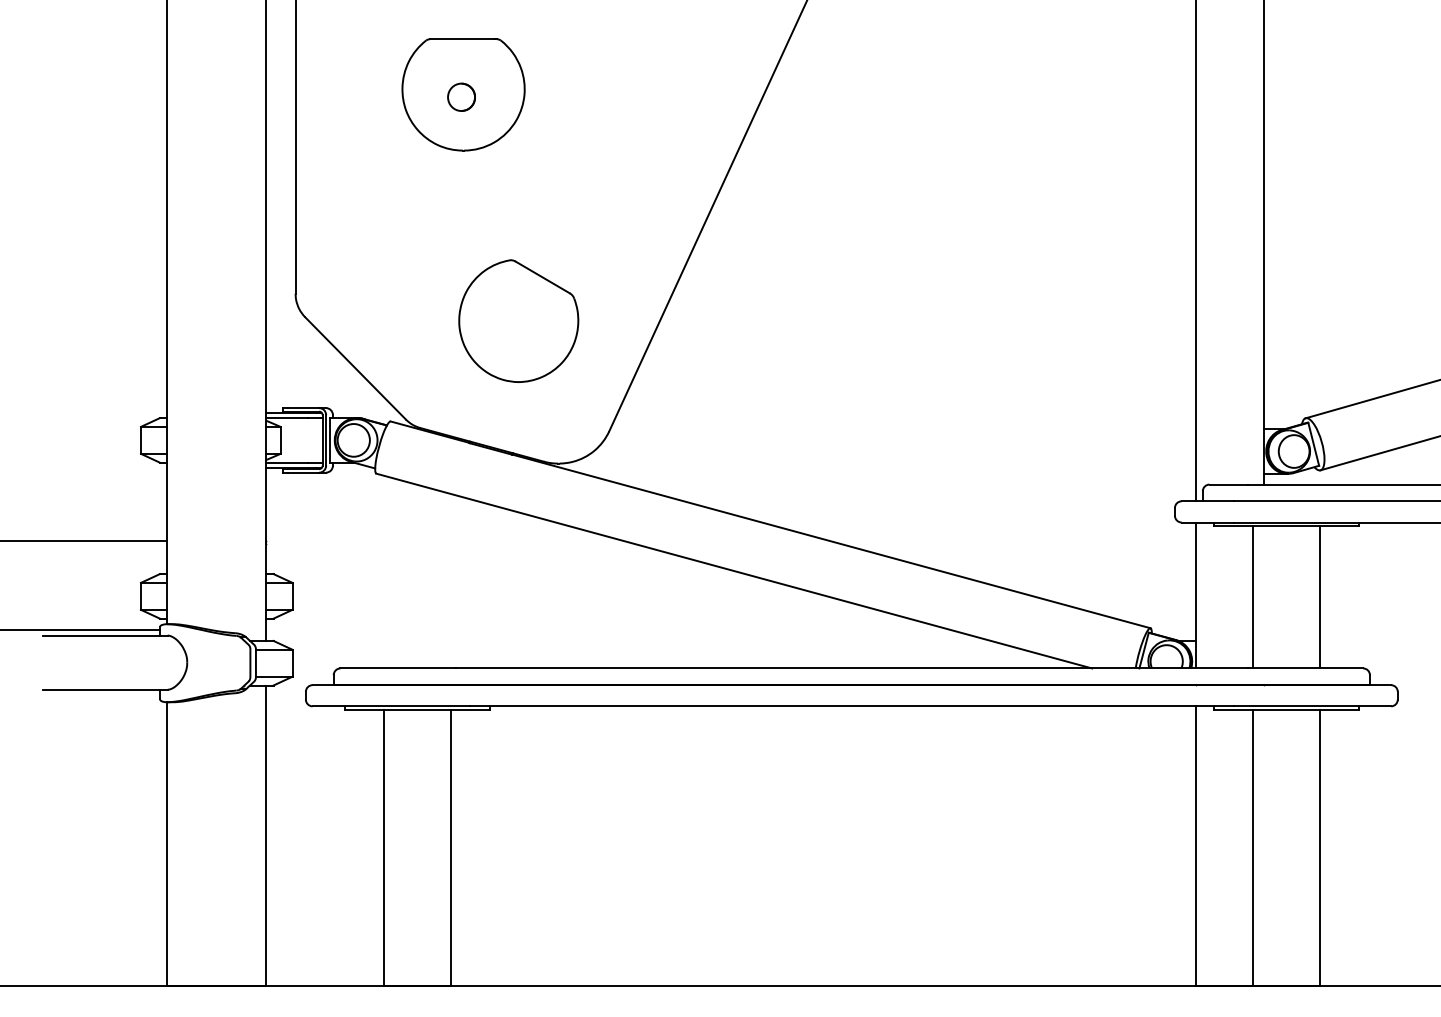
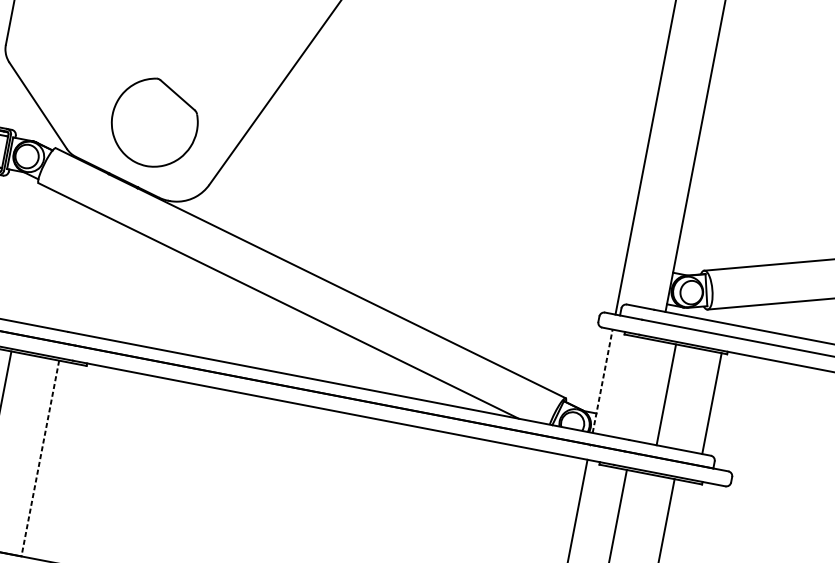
part: (518, 320) -> (154, 122), moved
line: (1196, 595) -> (602, 381), solid -> dashed
line: (1252, 597) -> (666, 395), moved
line: (1320, 597) -> (712, 403), moved
line: (450, 848) -> (39, 458), solid -> dashed

